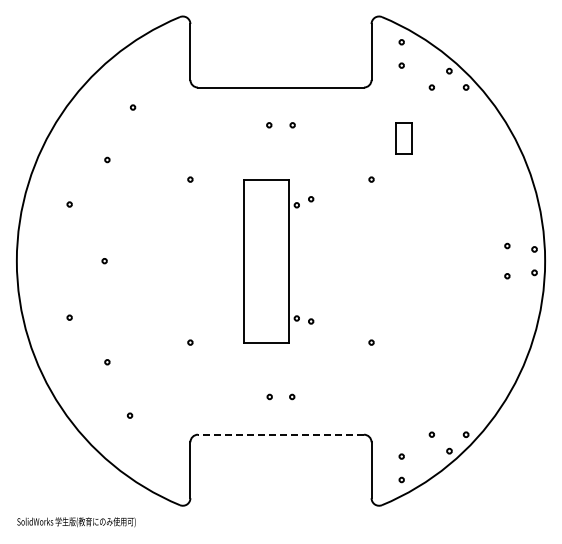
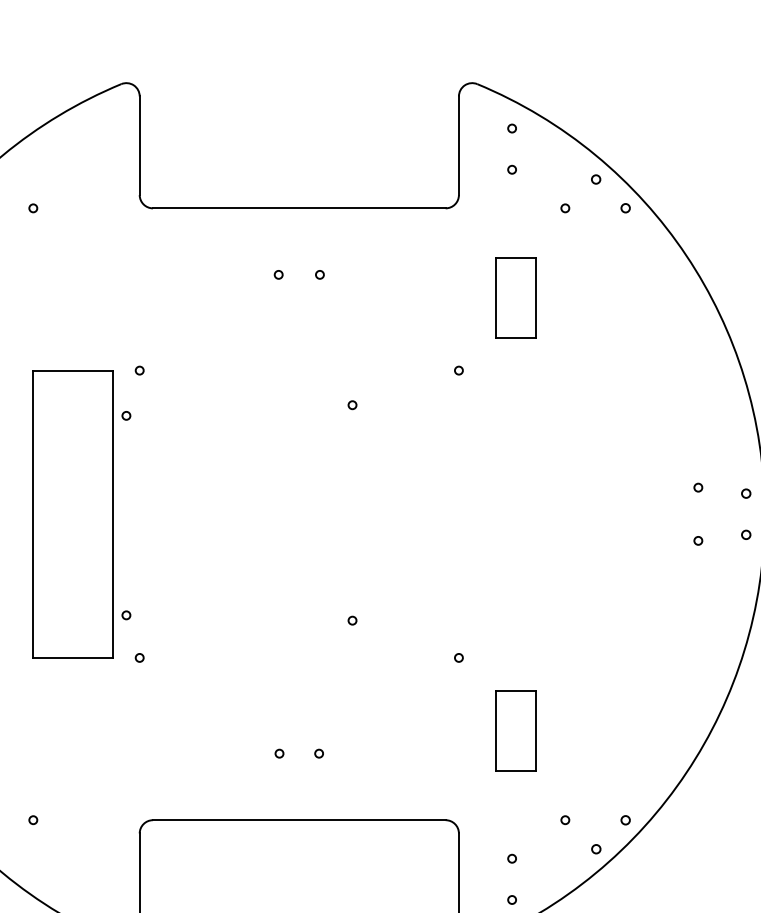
circle: (132, 107) -> (32, 208), moved
part: (403, 138) -> (515, 298), size x1.43
part: (271, 261) -> (81, 514), moved
part: (403, 383) -> (515, 729), added
circle: (129, 415) -> (32, 819), moved
line: (280, 434) -> (298, 819), dashed -> solid

